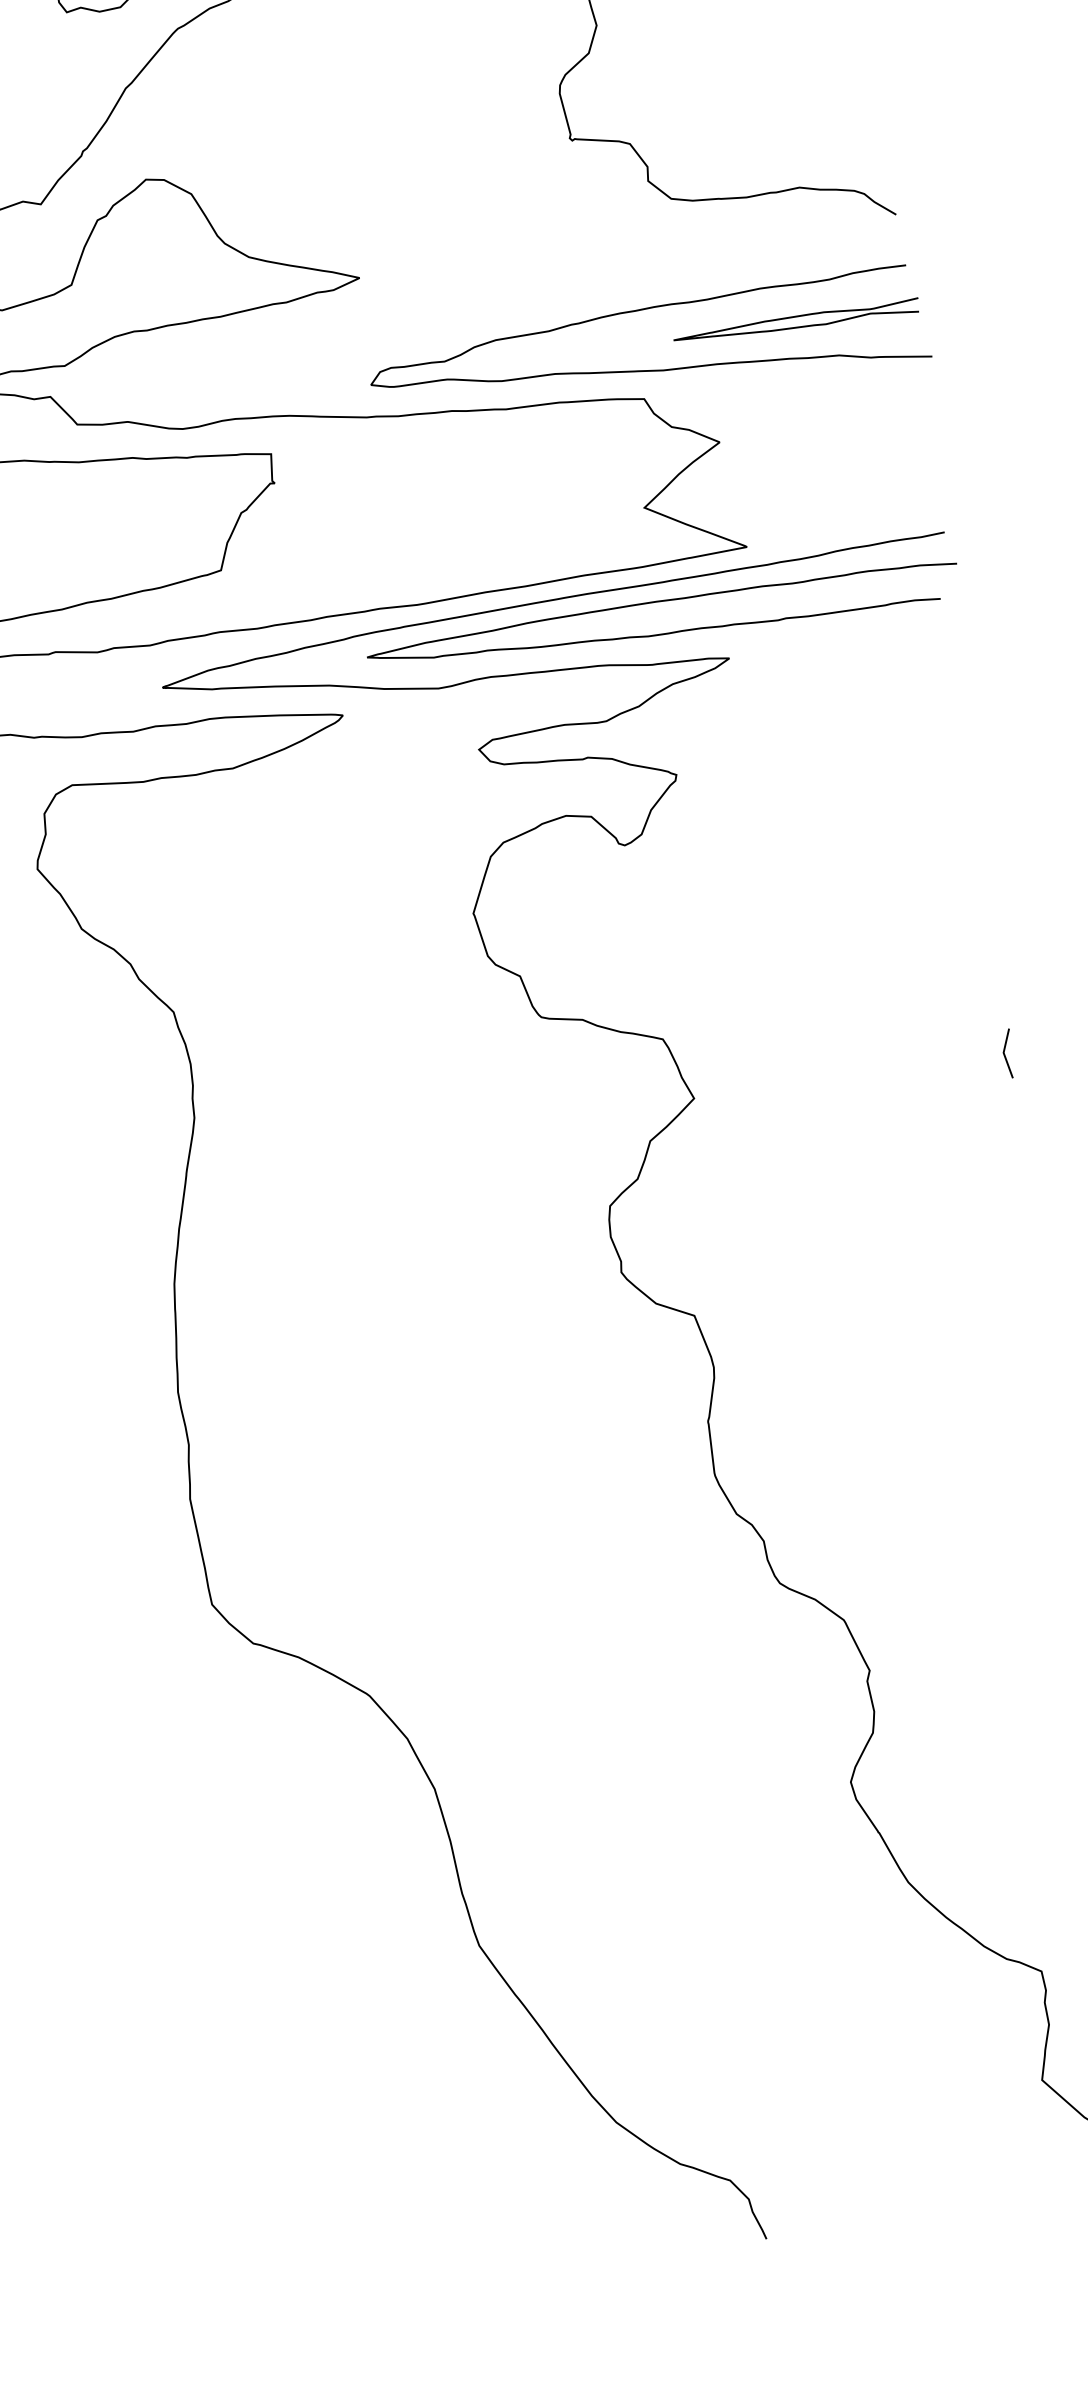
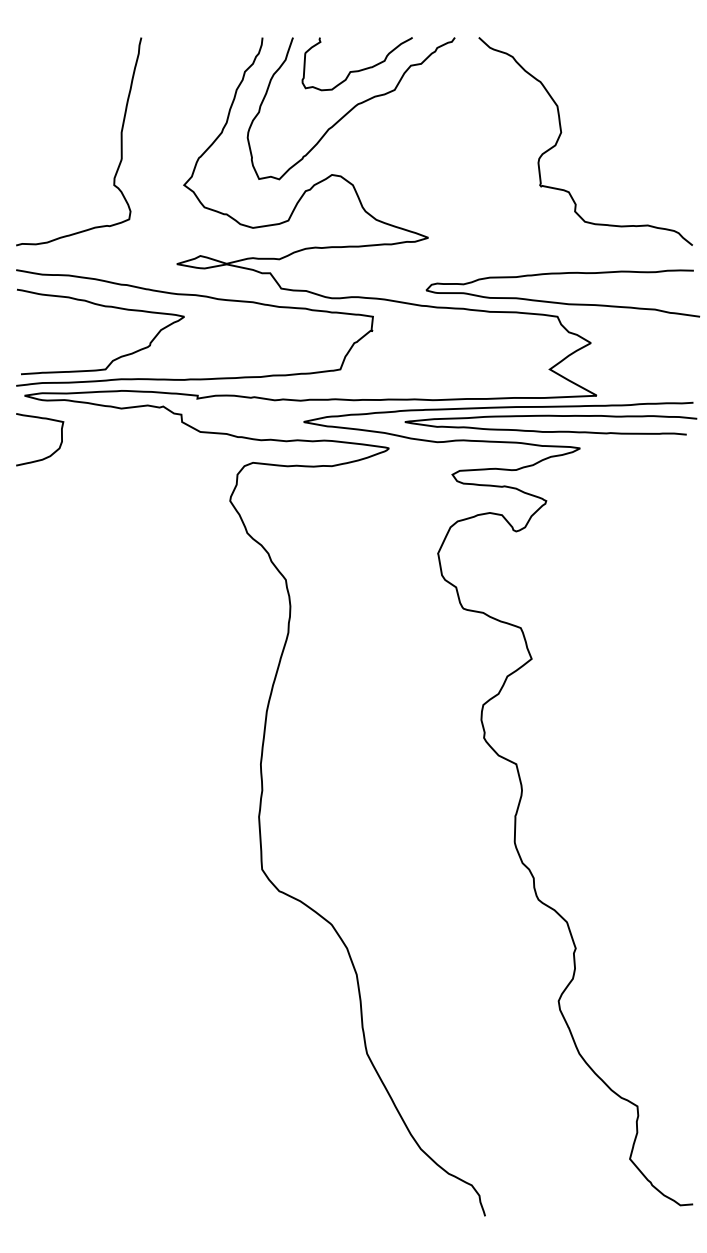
curve: (795, 318) -> (636, 288), removed
line: (1005, 1053) -> (685, 659), removed

